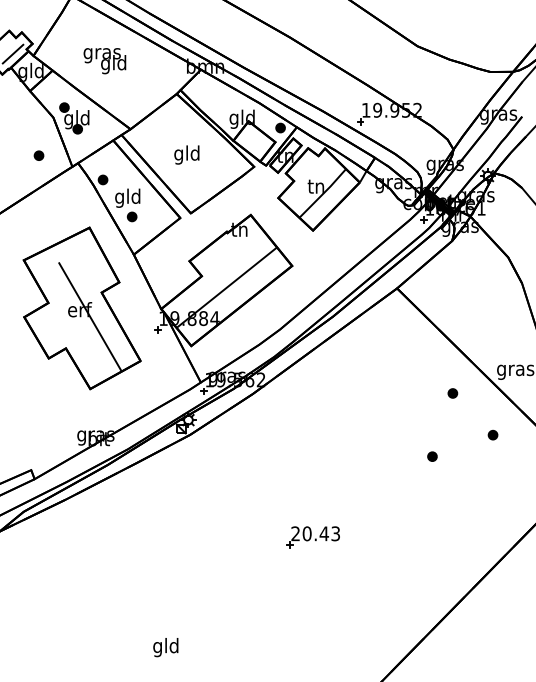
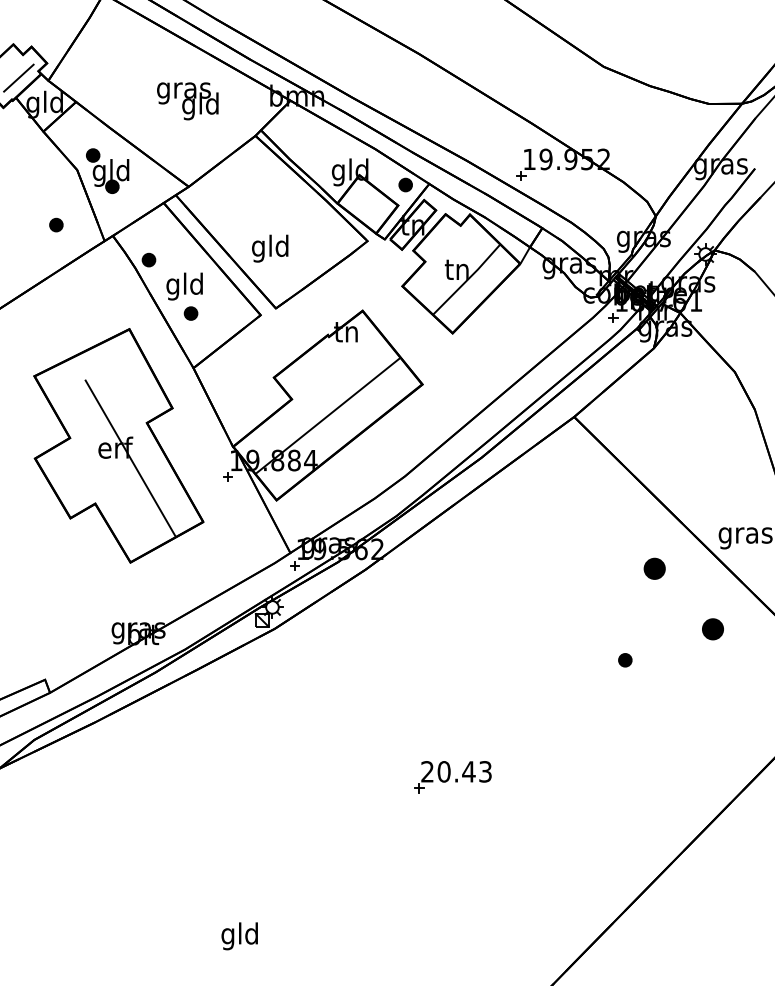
text: (104, 61) -> (187, 101), moved
text: (186, 154) -> (269, 247), moved
part: (452, 393) -> (654, 568), size x1.6
part: (492, 434) -> (712, 628), size x1.6

